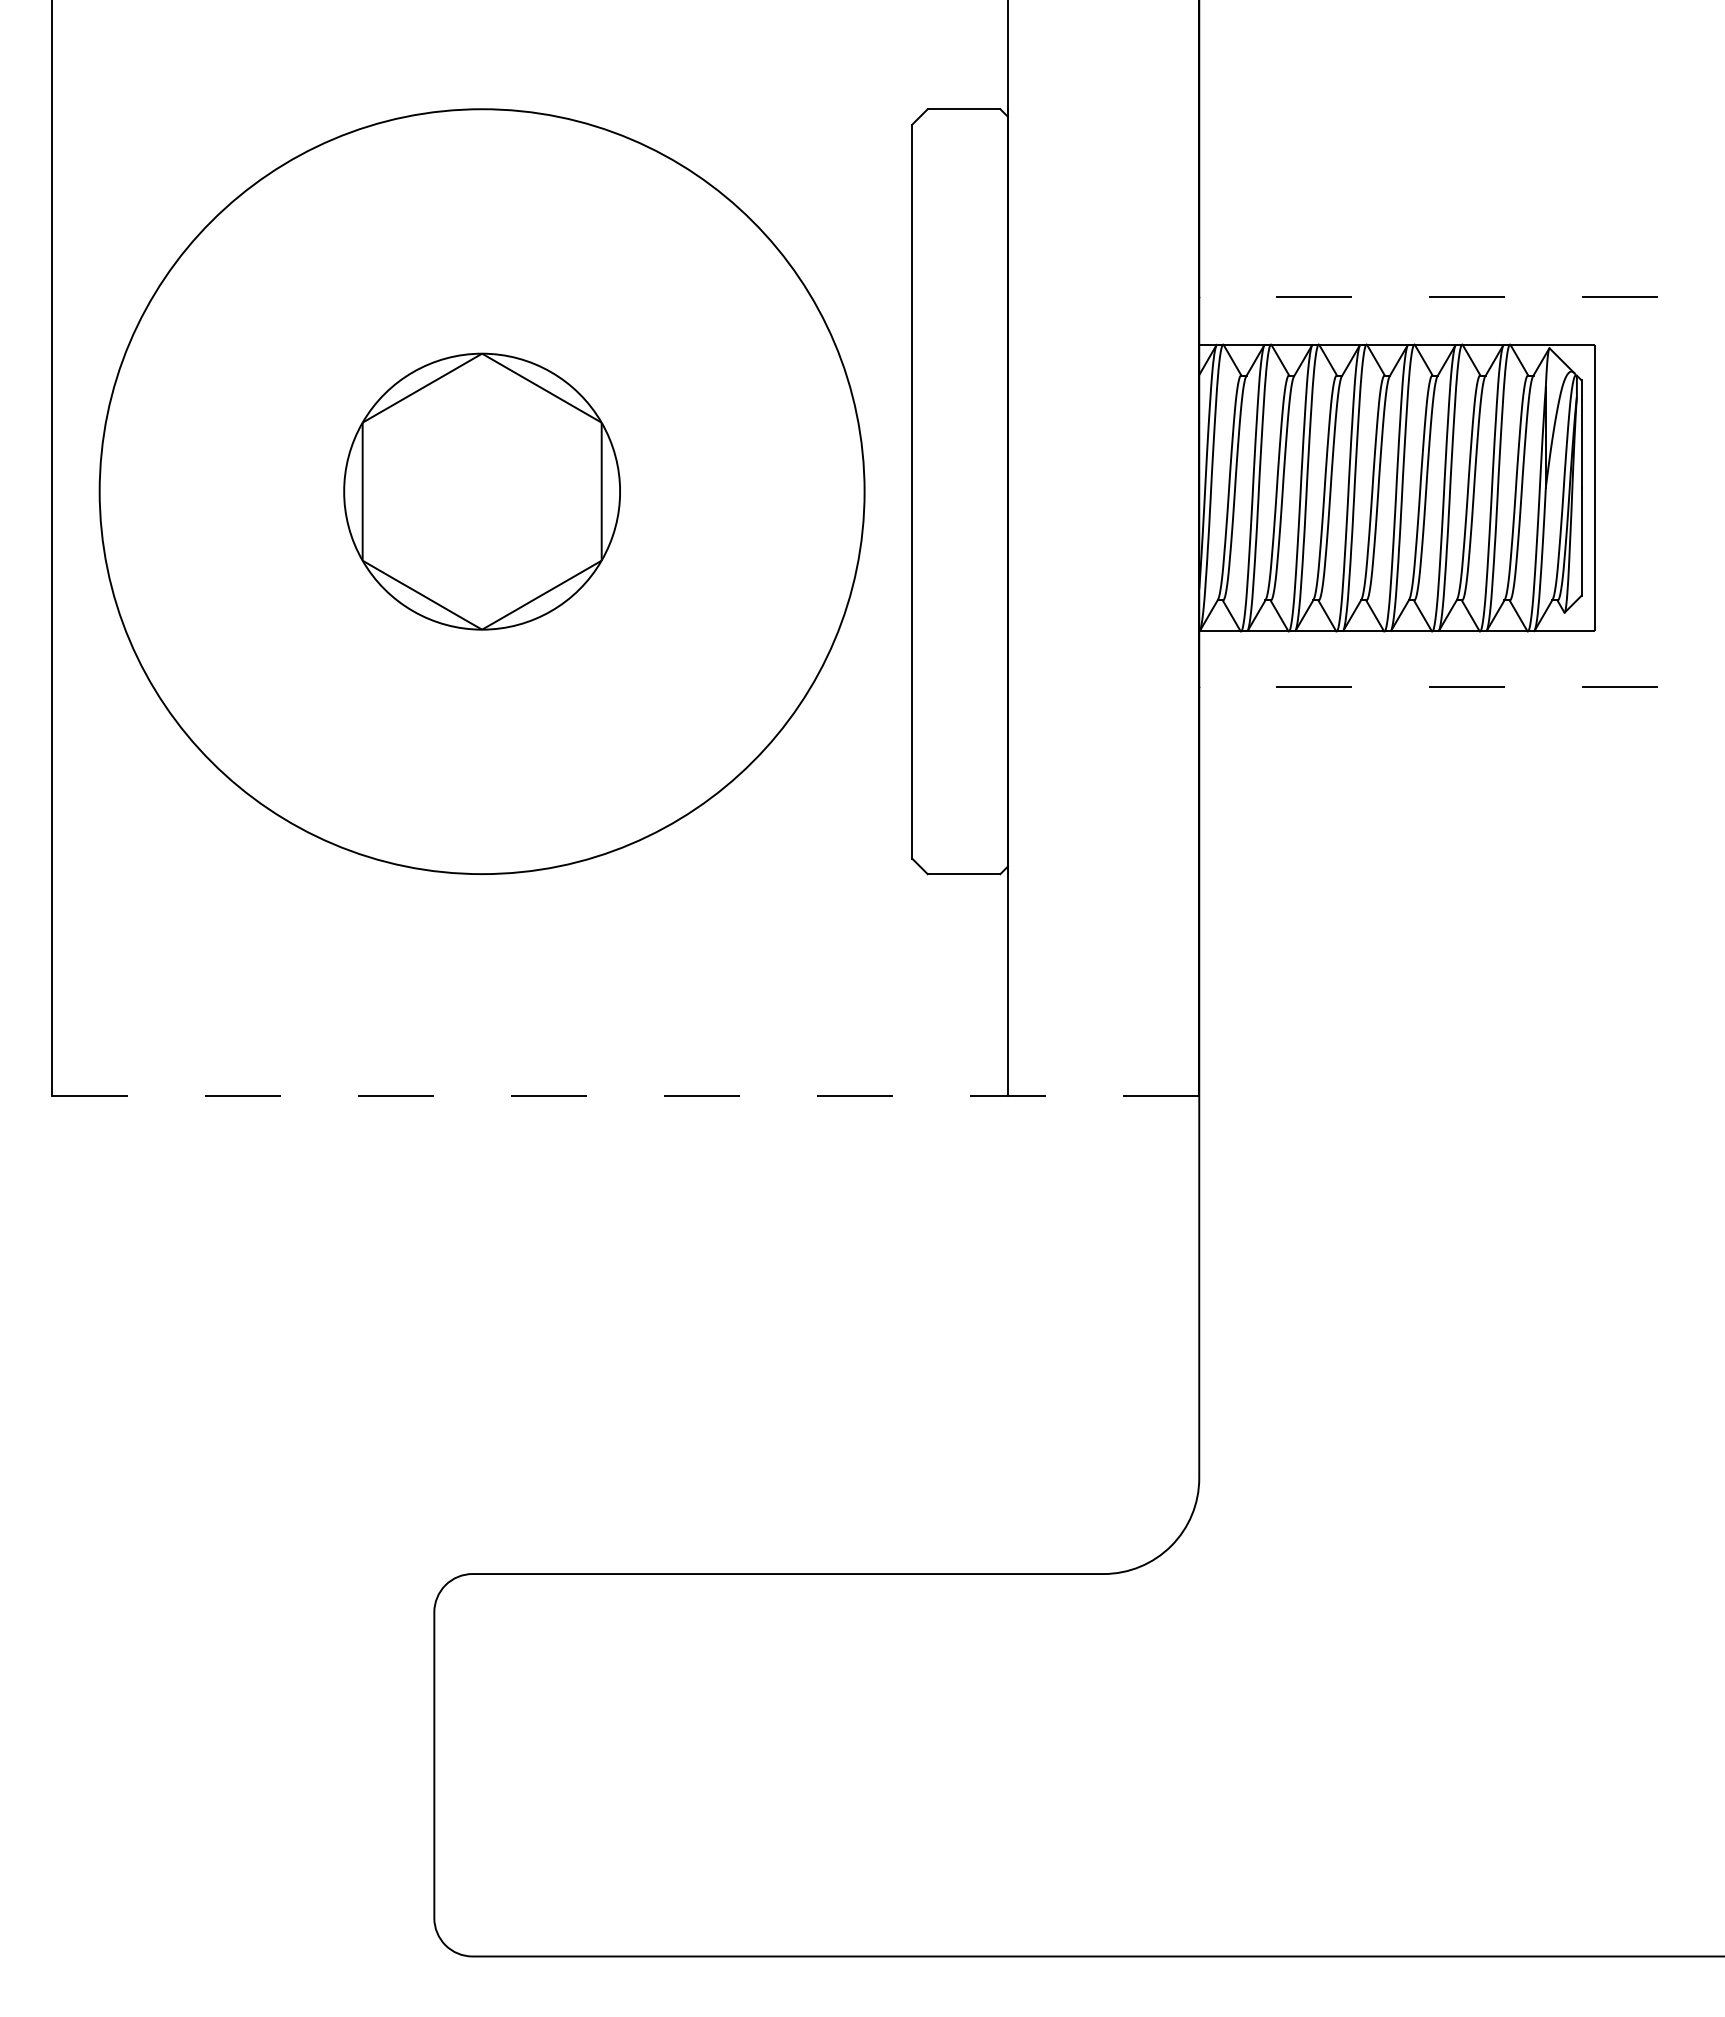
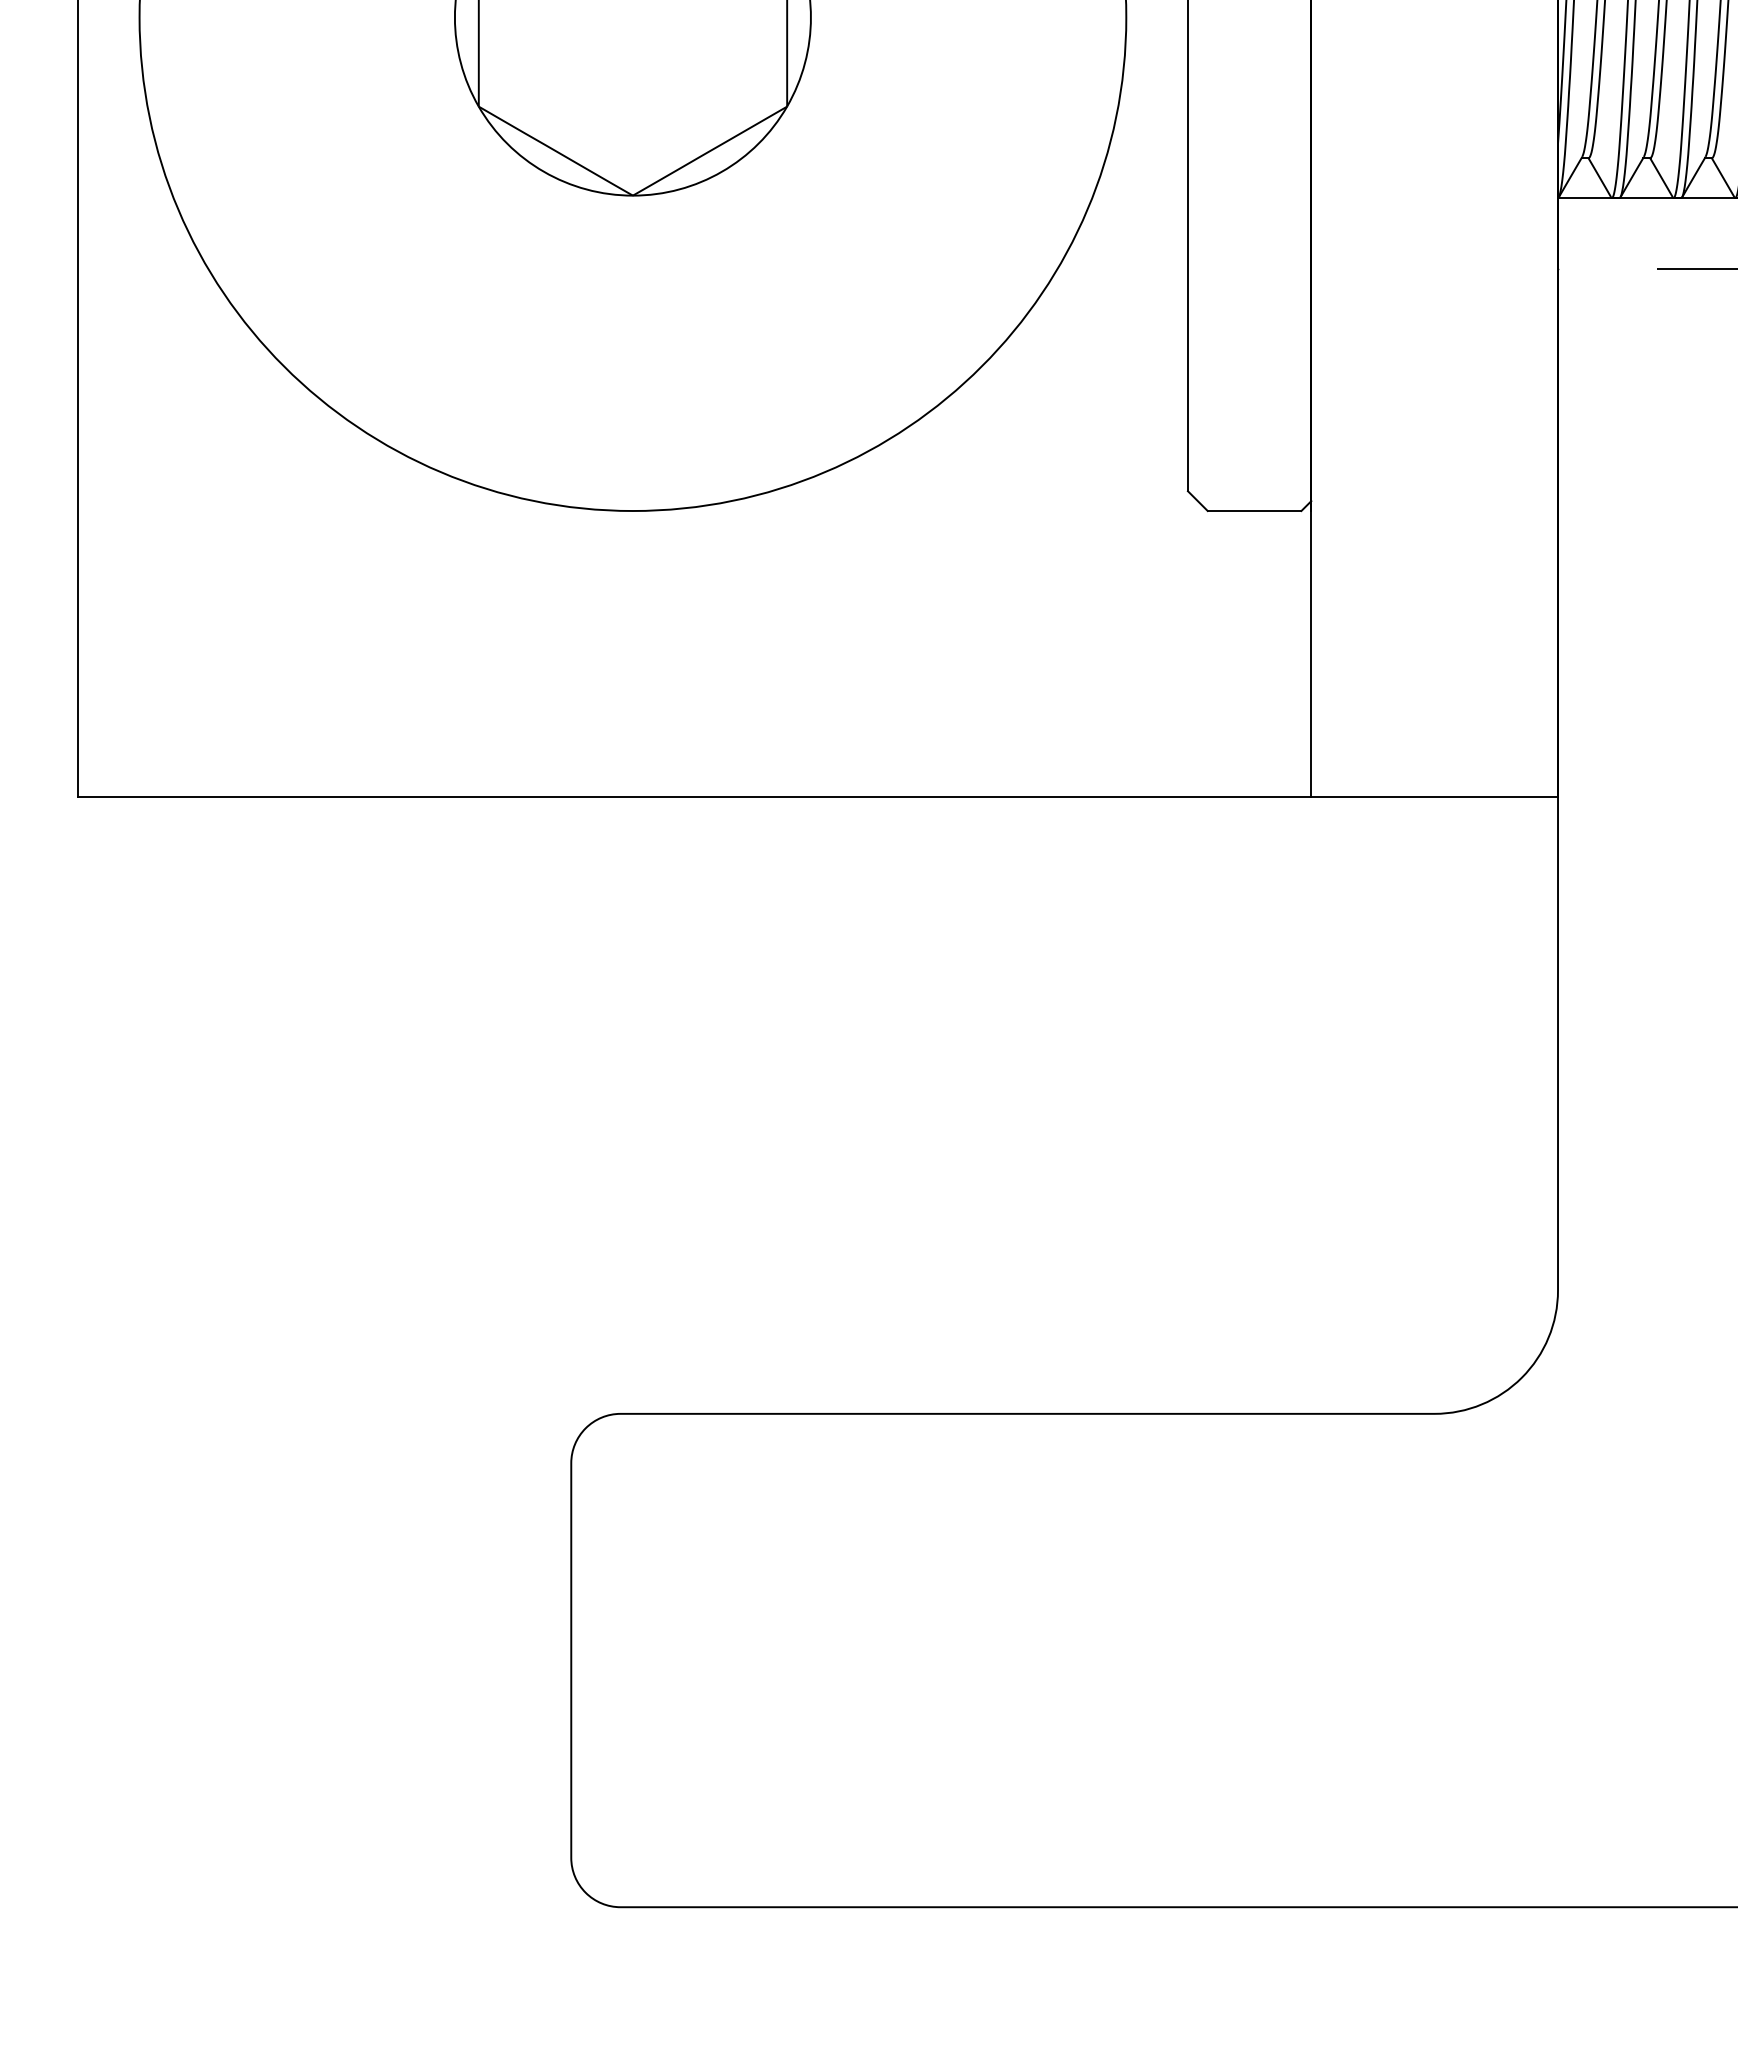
line: (625, 1095) -> (817, 796), dashed -> solid

